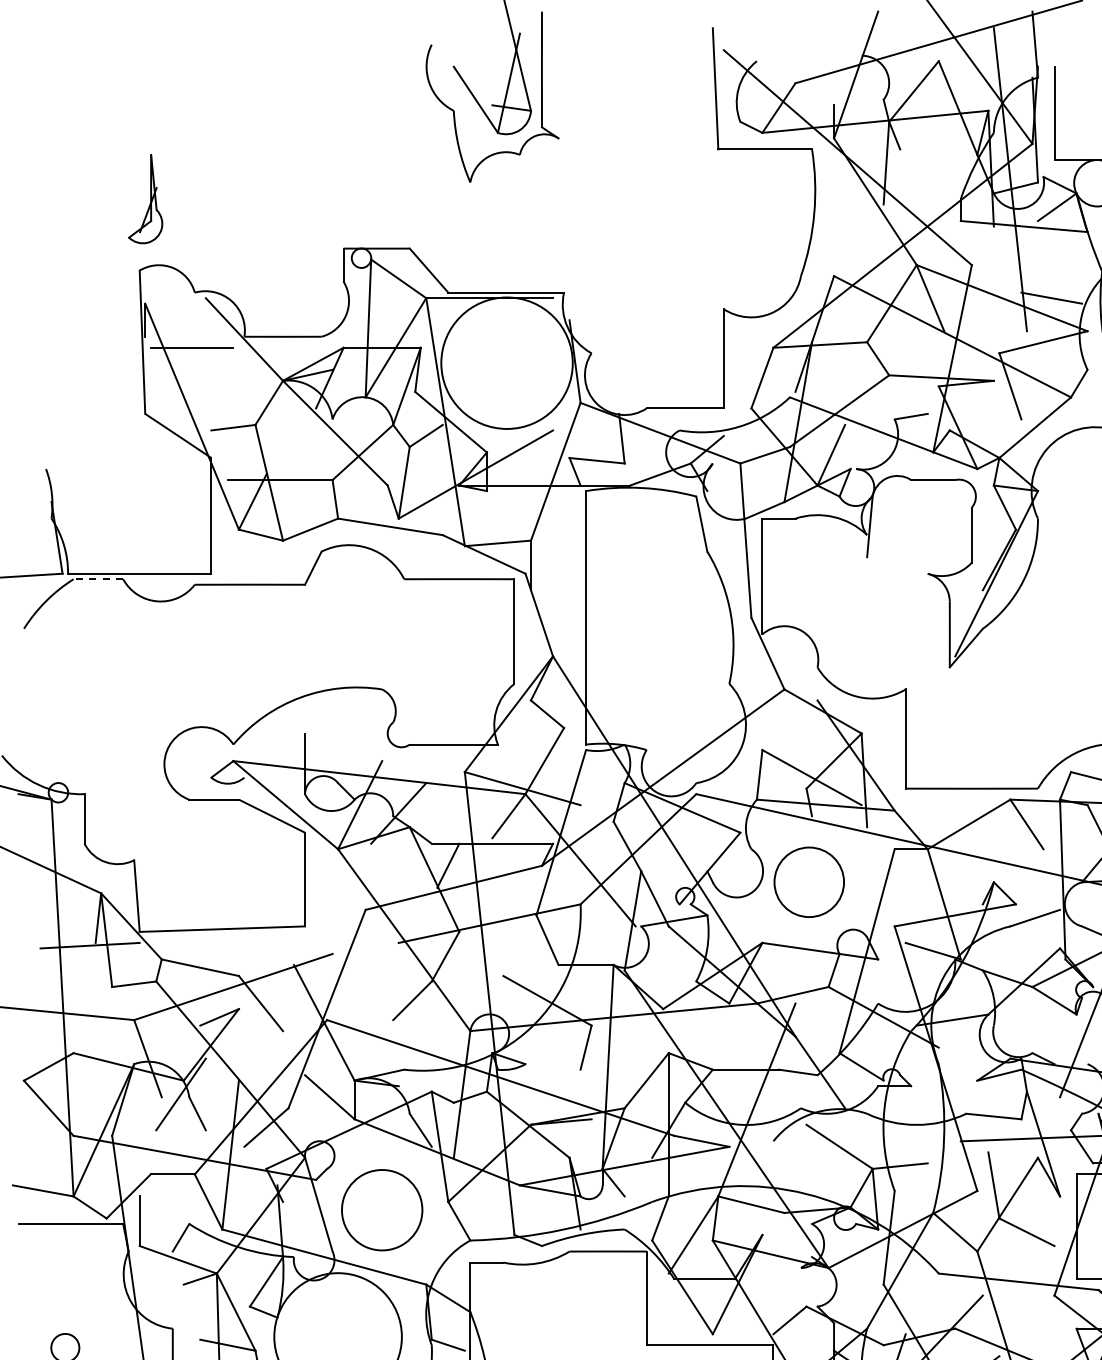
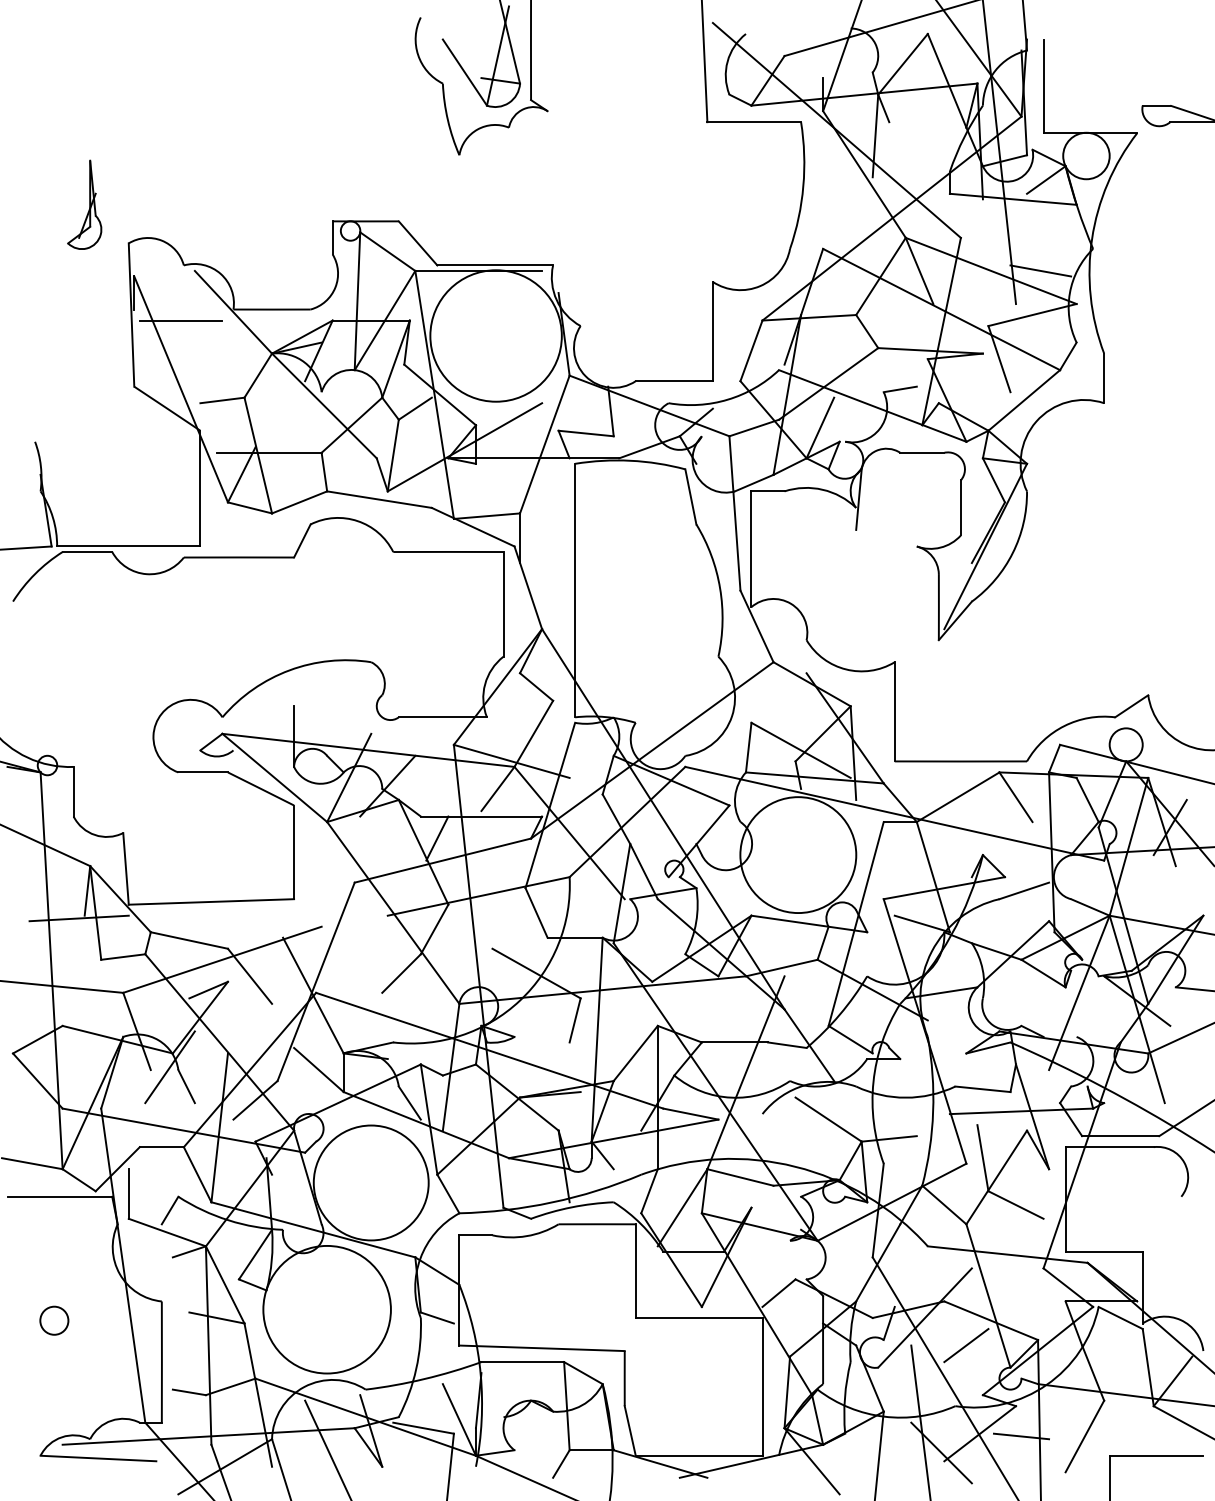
part: (145, 198) -> (84, 204), moved
line: (98, 579) -> (87, 552), dashed -> solid
circle: (809, 882) -> (798, 855), size x1.67
circle: (381, 1209) -> (370, 1182), size x1.43

